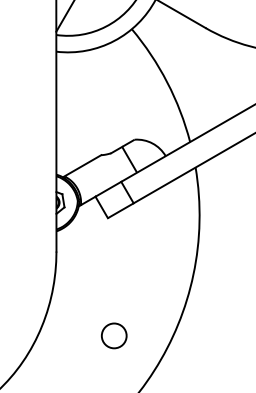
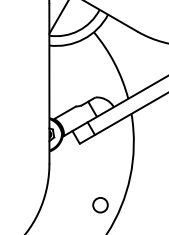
circle: (114, 336) -> (100, 205), moved

